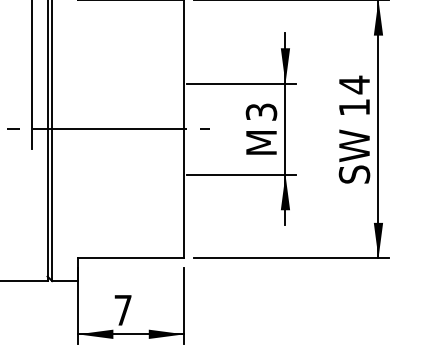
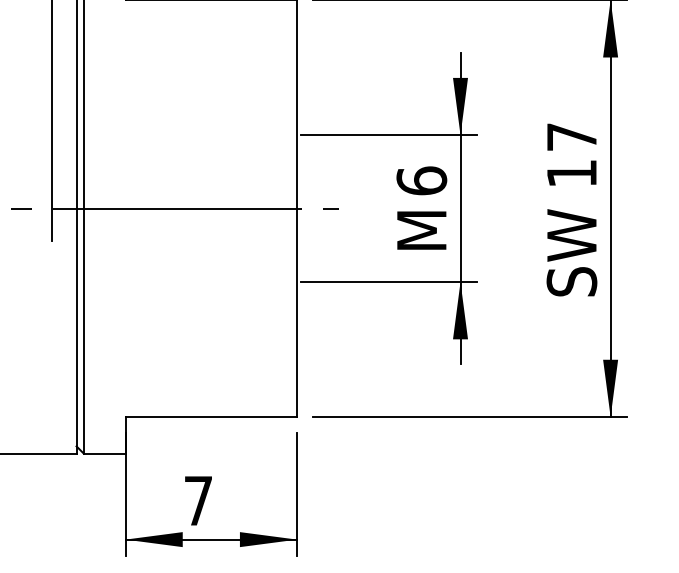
text: (354, 84) -> (571, 136), 14 -> 17
text: (261, 111) -> (421, 179), 3 -> 6

